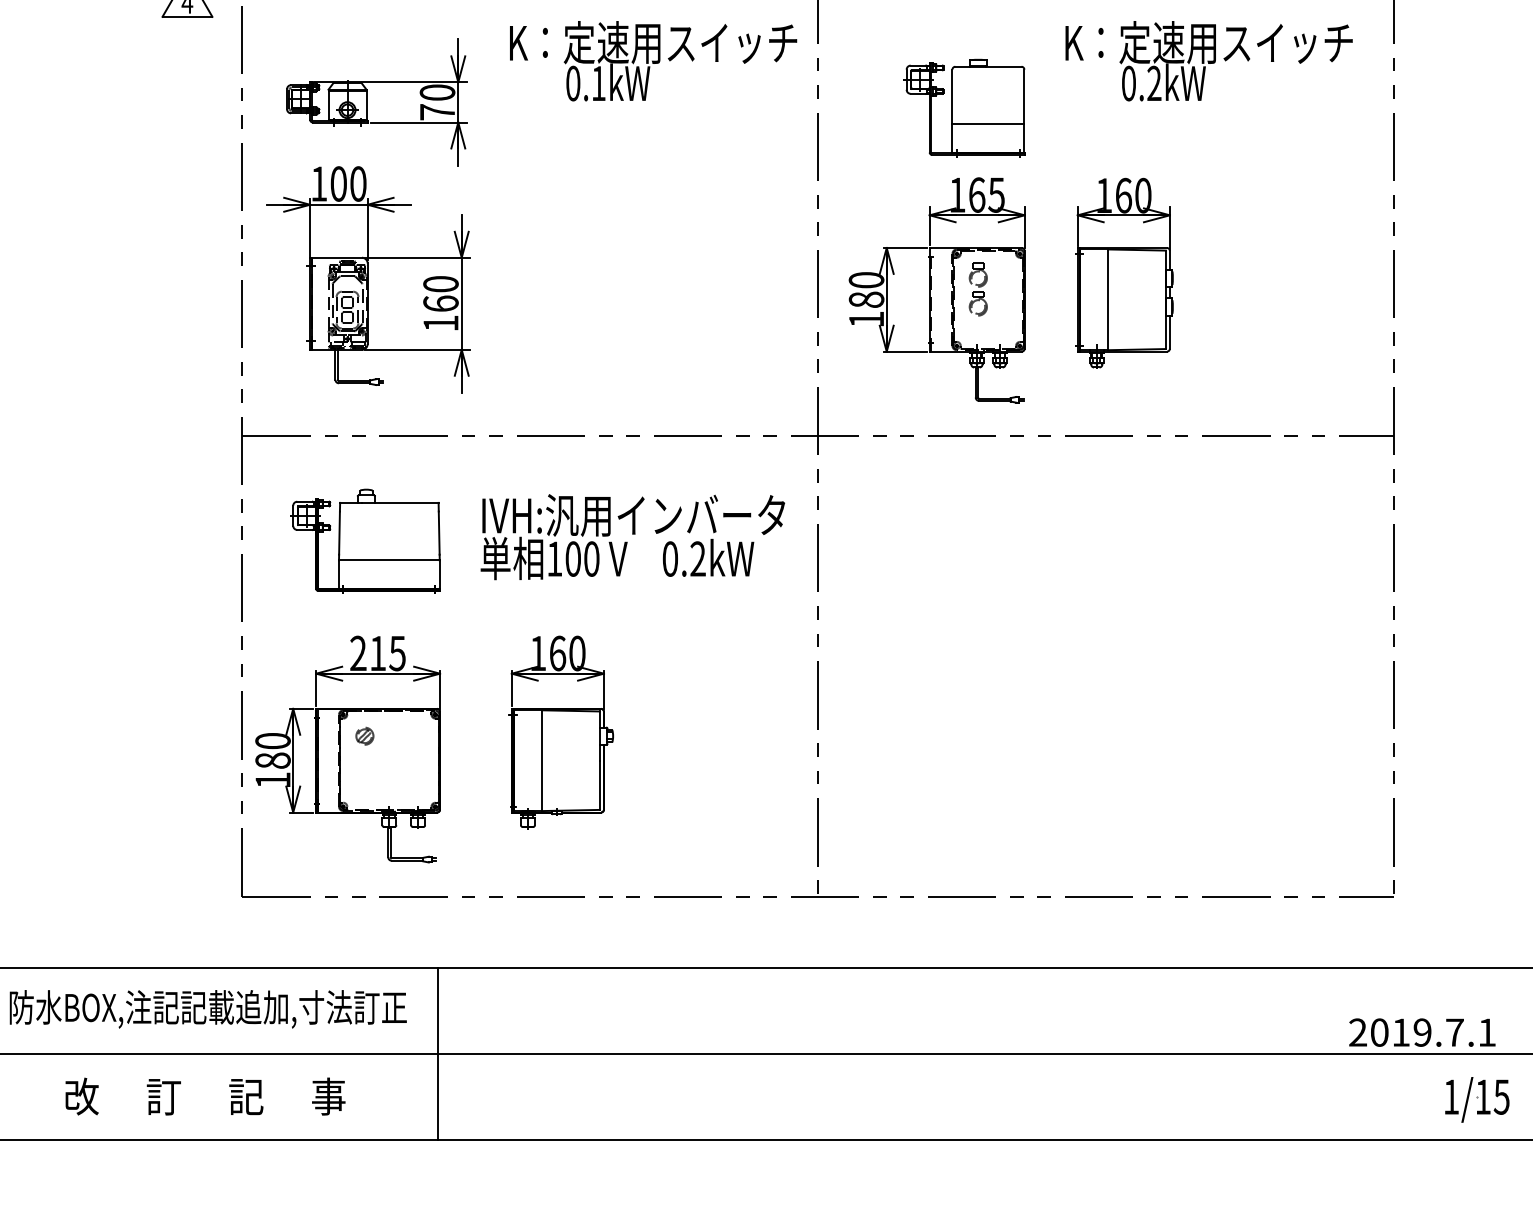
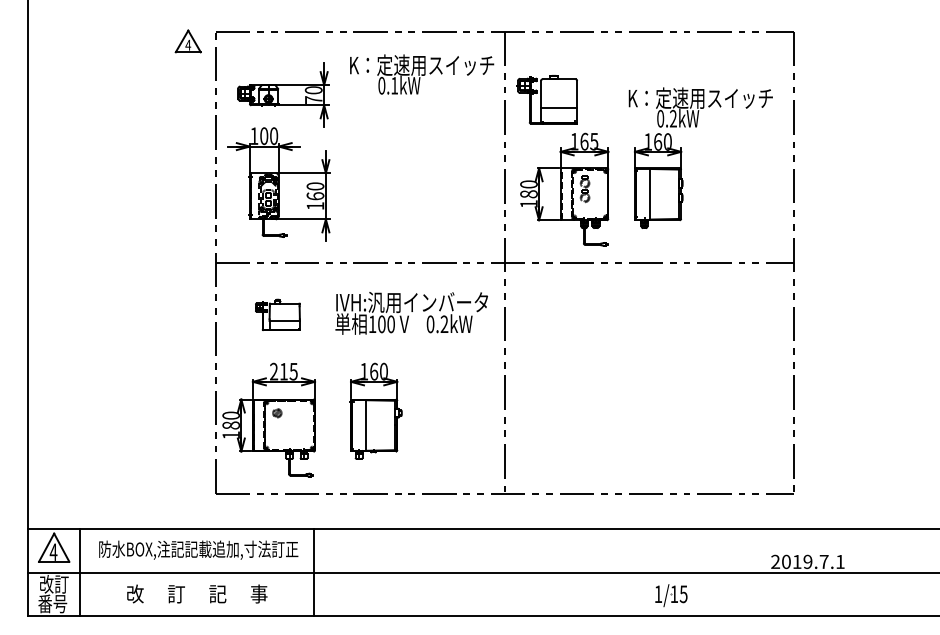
text: (1208, 61) -> (700, 107), moved
part: (963, 106) -> (546, 99), moved
part: (365, 539) -> (277, 314), size x0.6
part: (1477, 1099) -> (671, 595), moved

